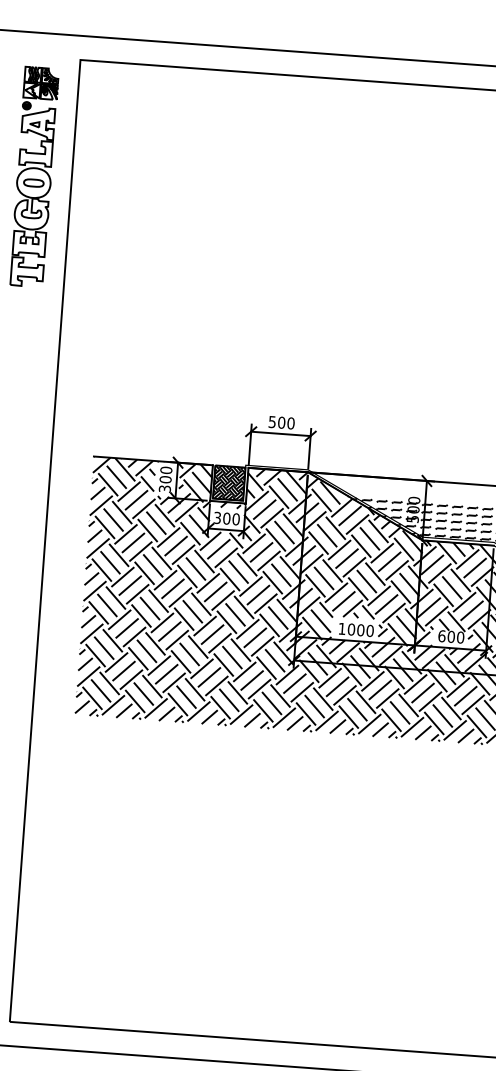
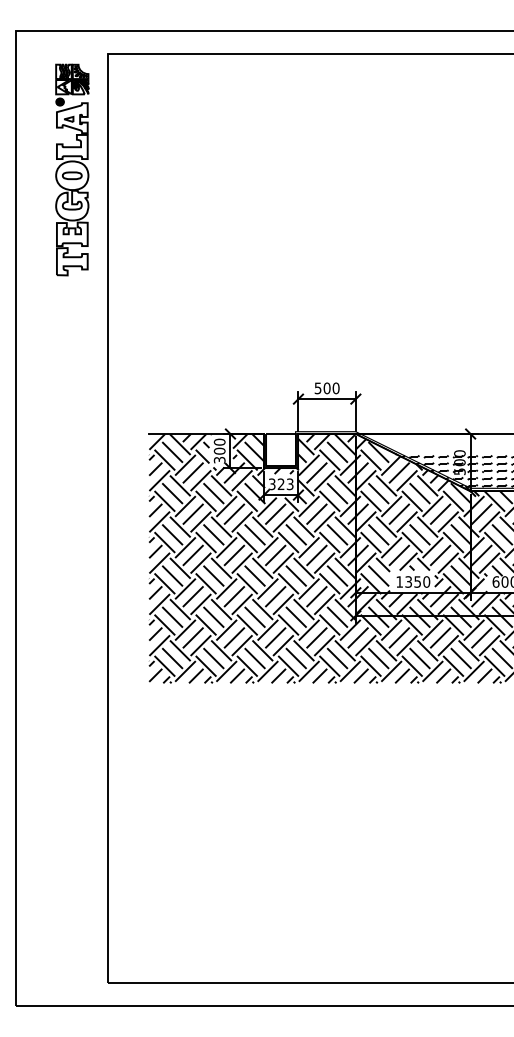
hatch: (228, 482) -> (280, 449), removed
text: (231, 519) -> (285, 484), 300 -> 323
text: (356, 629) -> (413, 581), 1000 -> 1350

